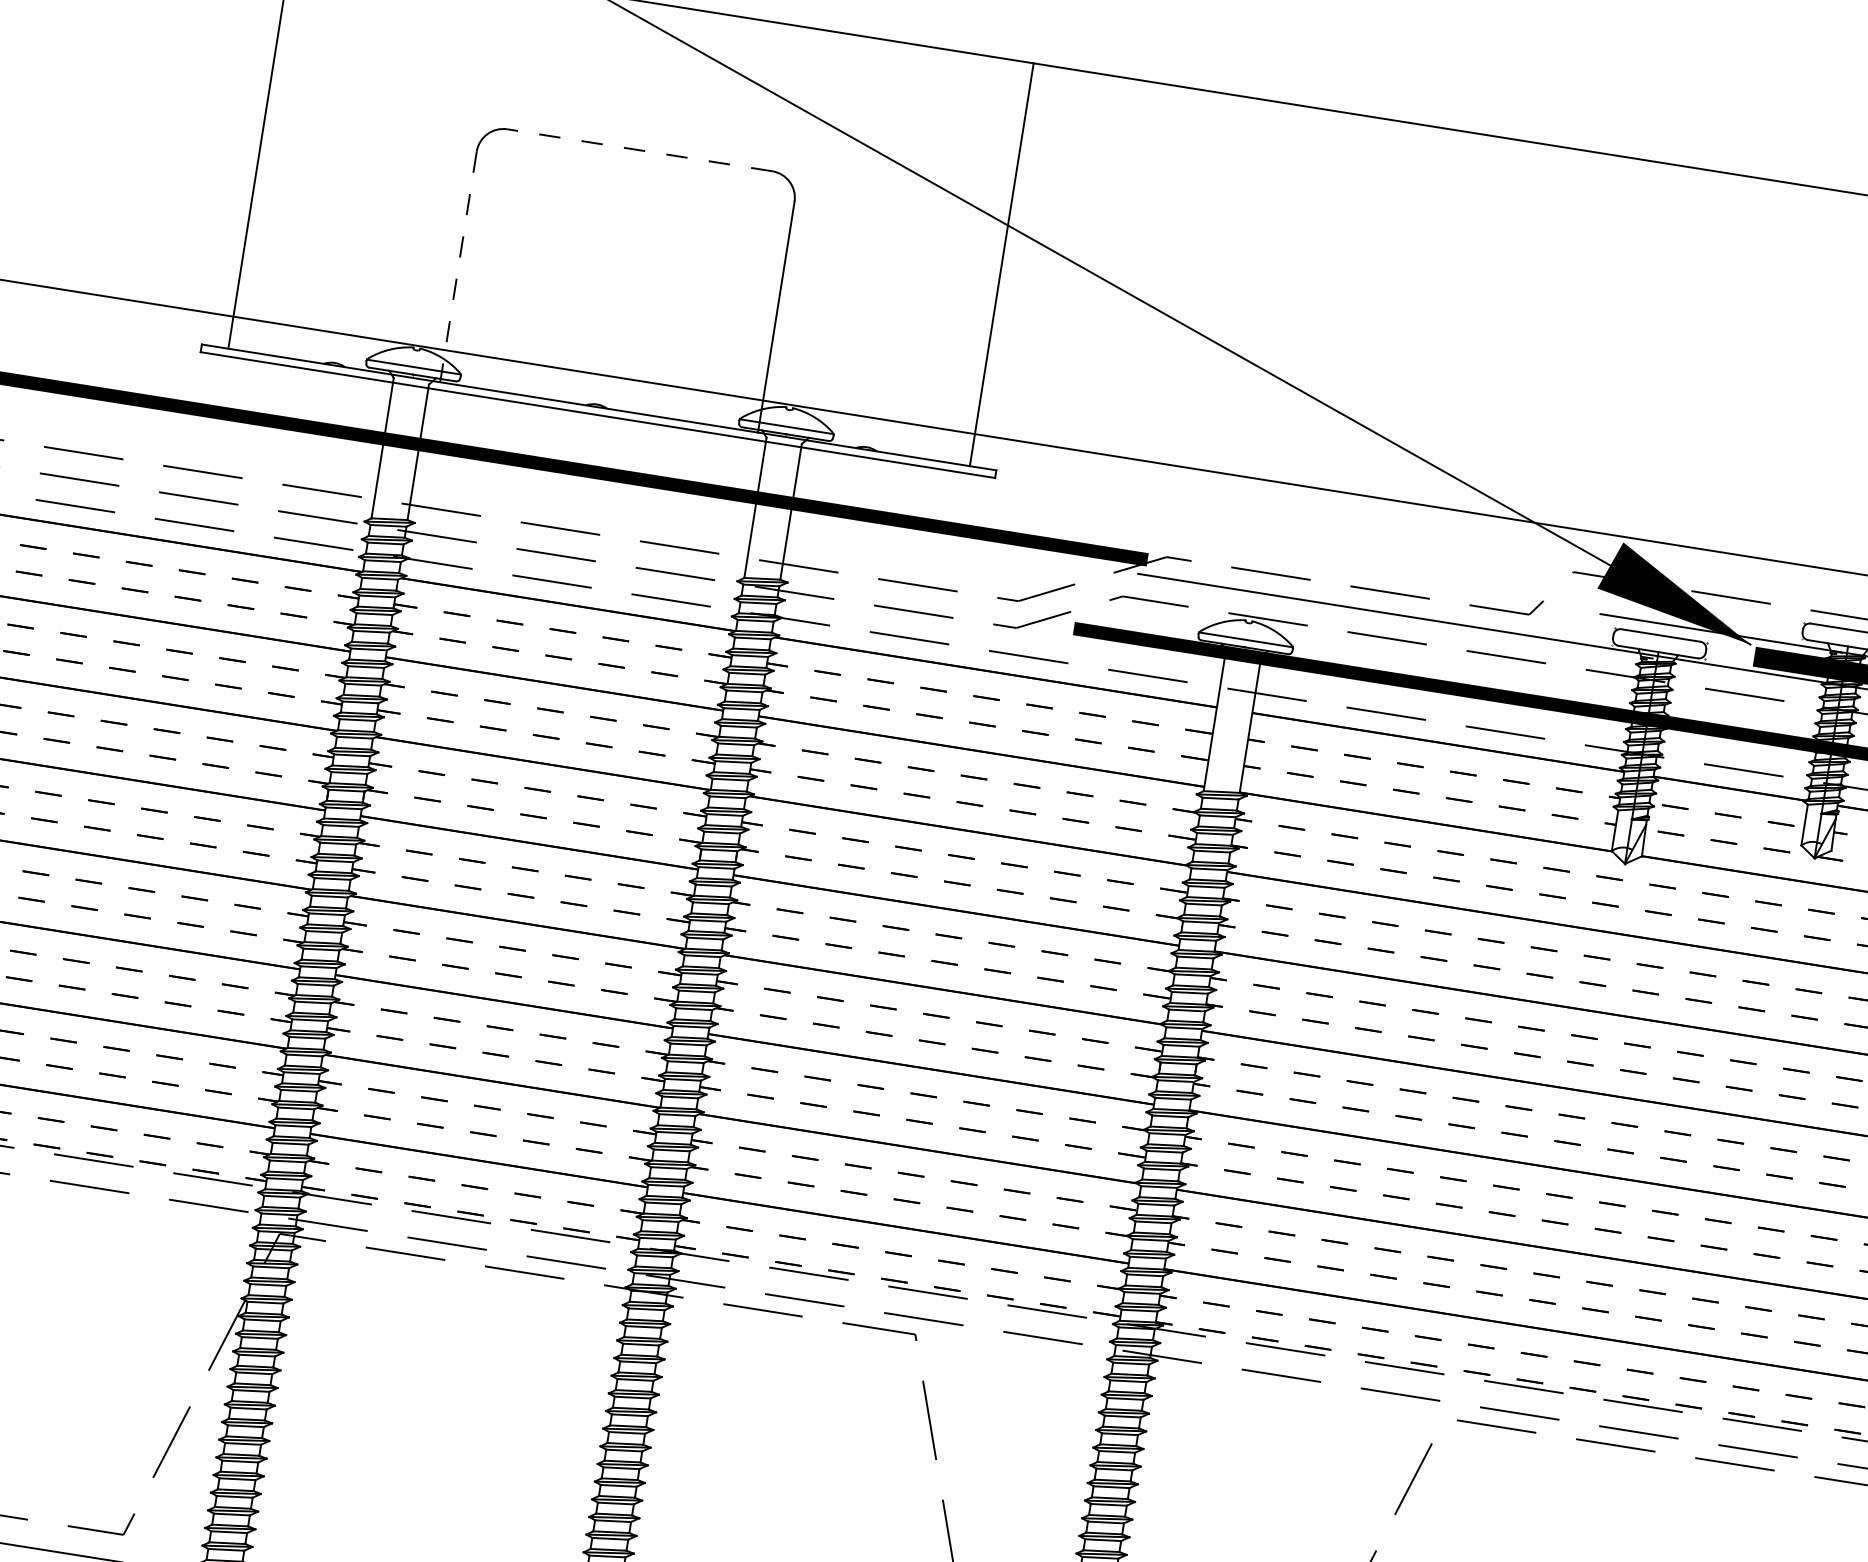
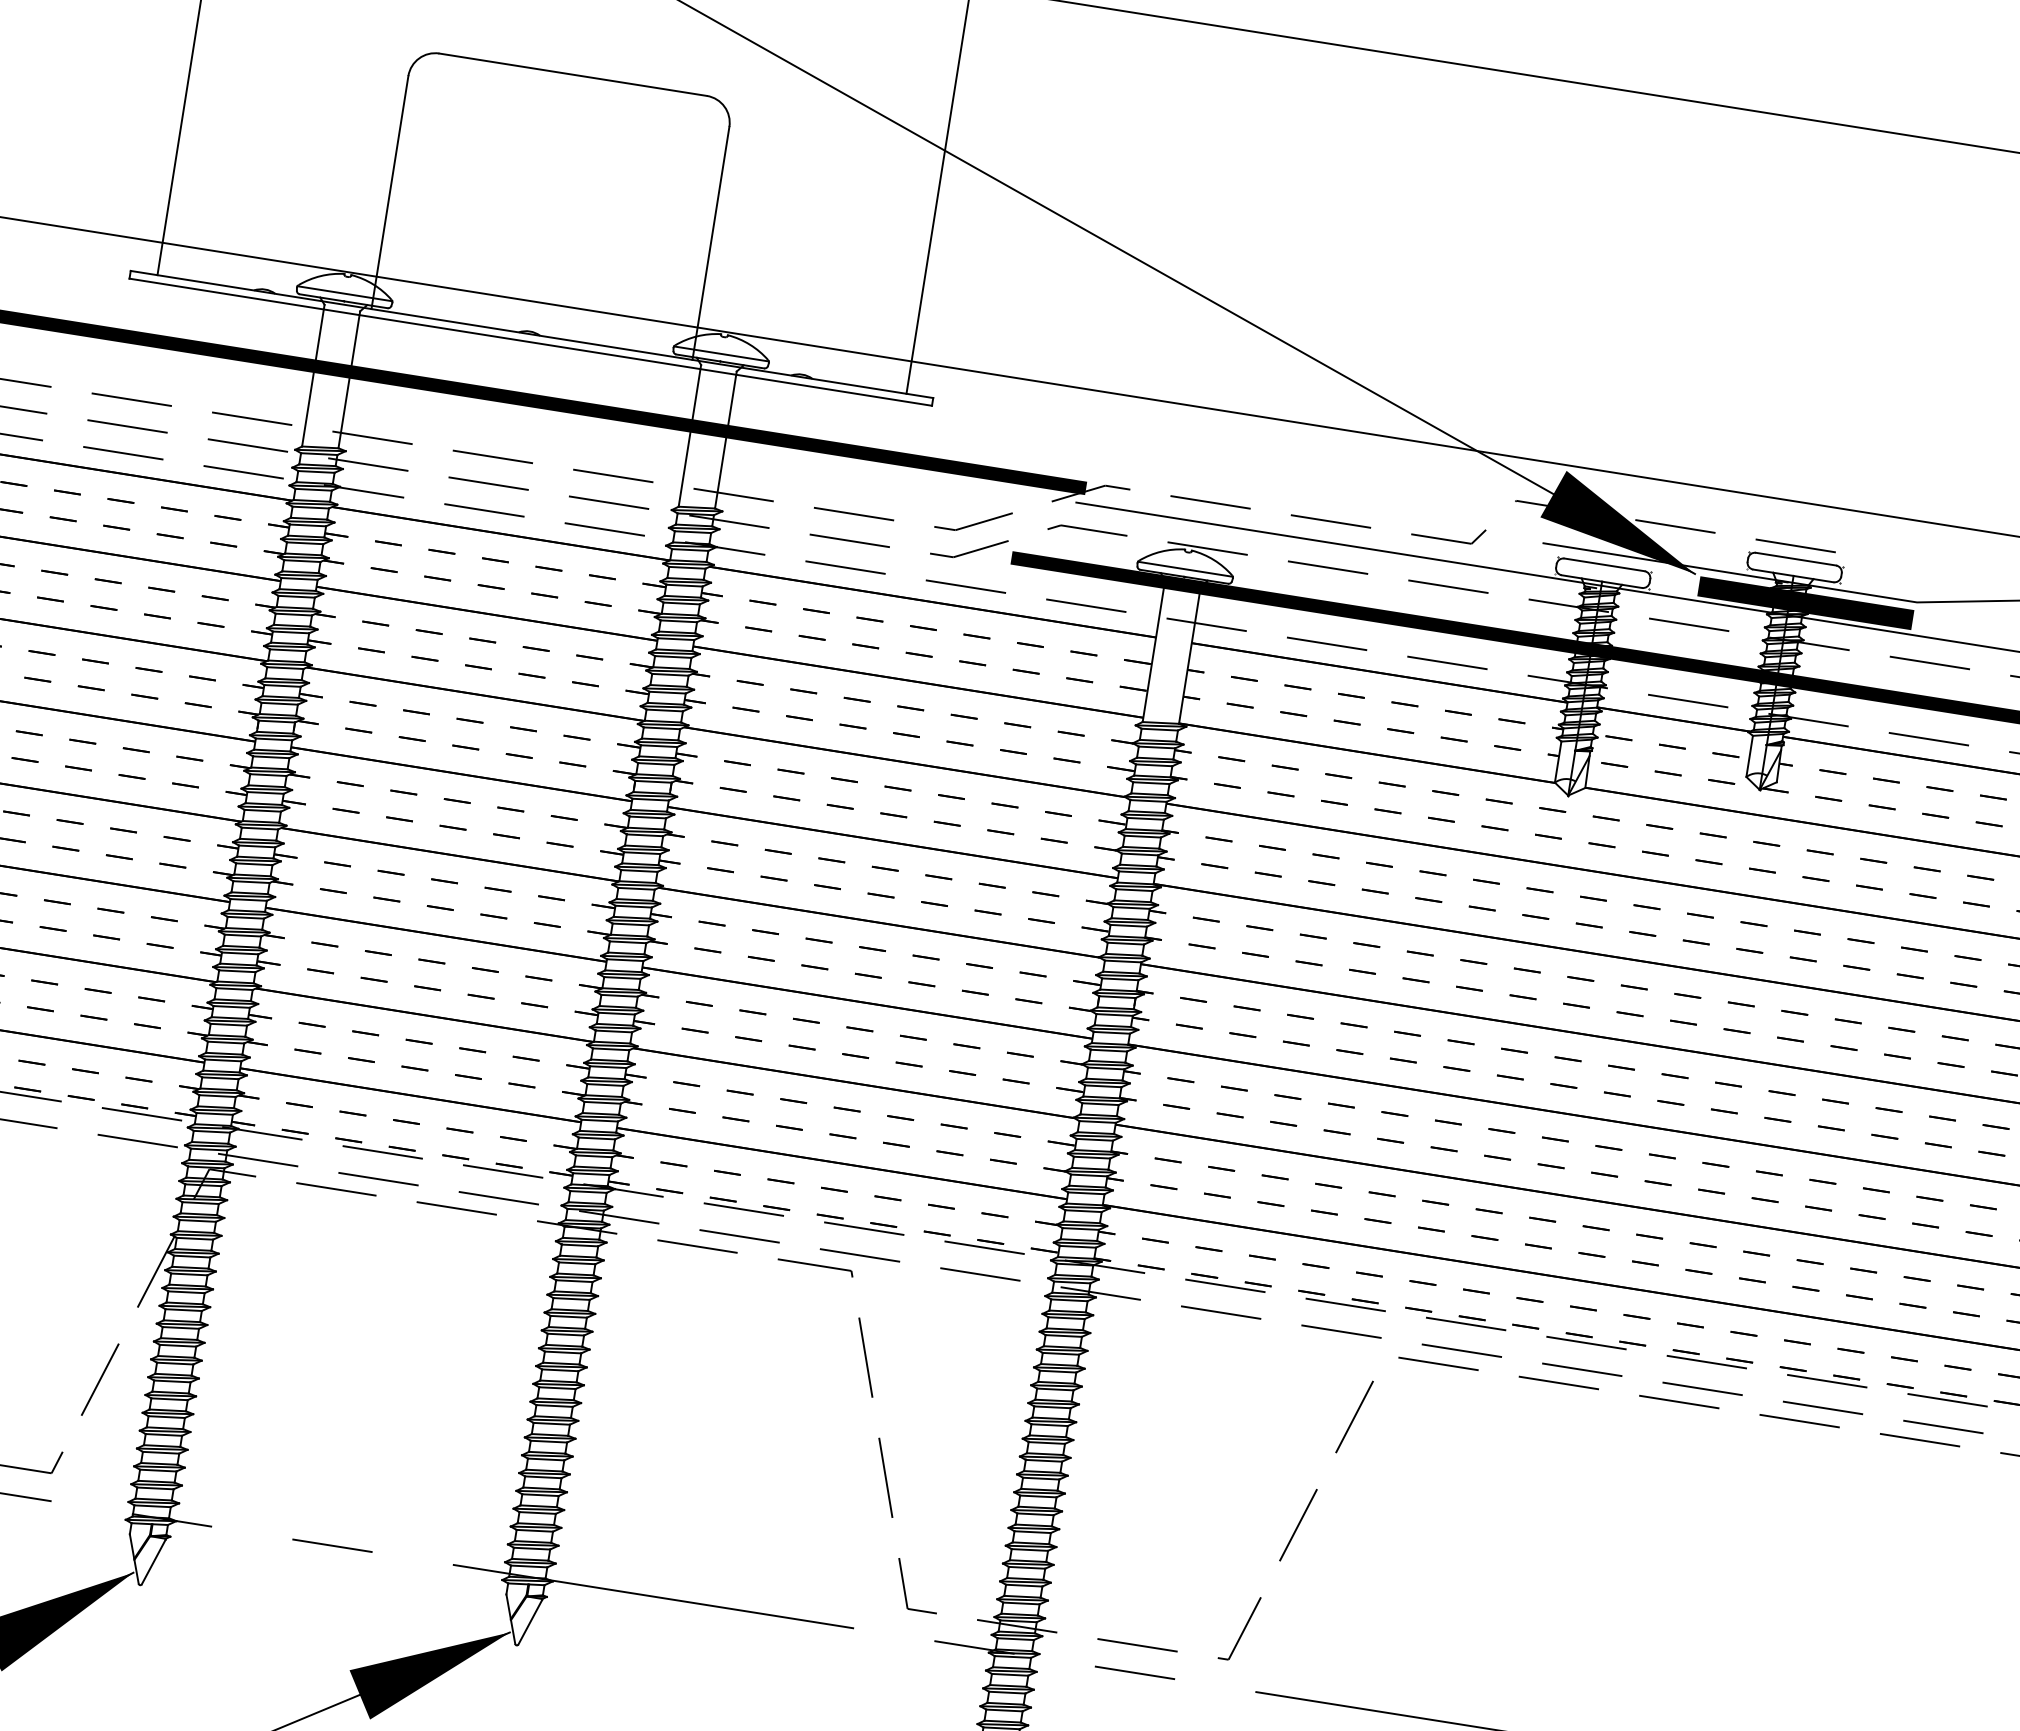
line: (639, 150) -> (572, 74), dashed -> solid
line: (458, 266) -> (389, 192), dashed -> solid

